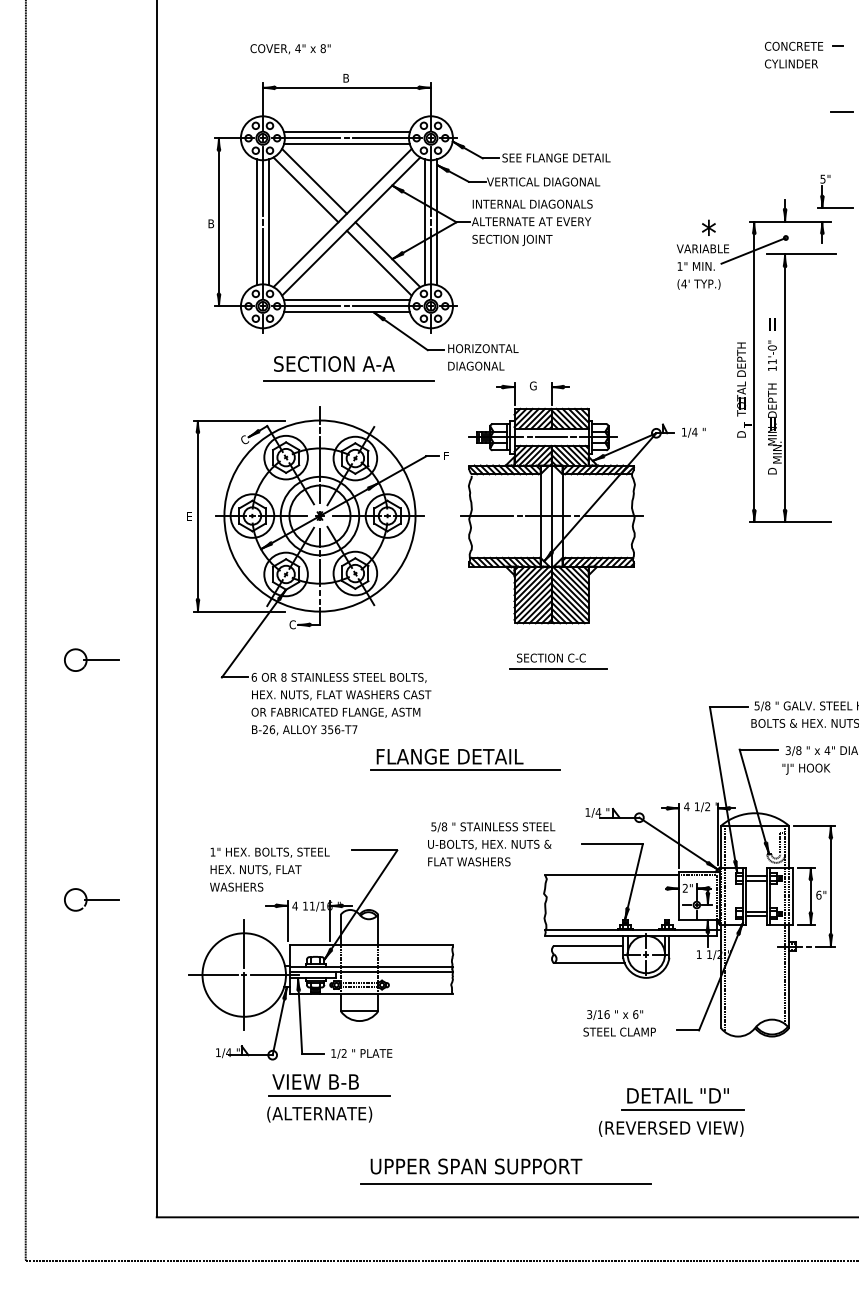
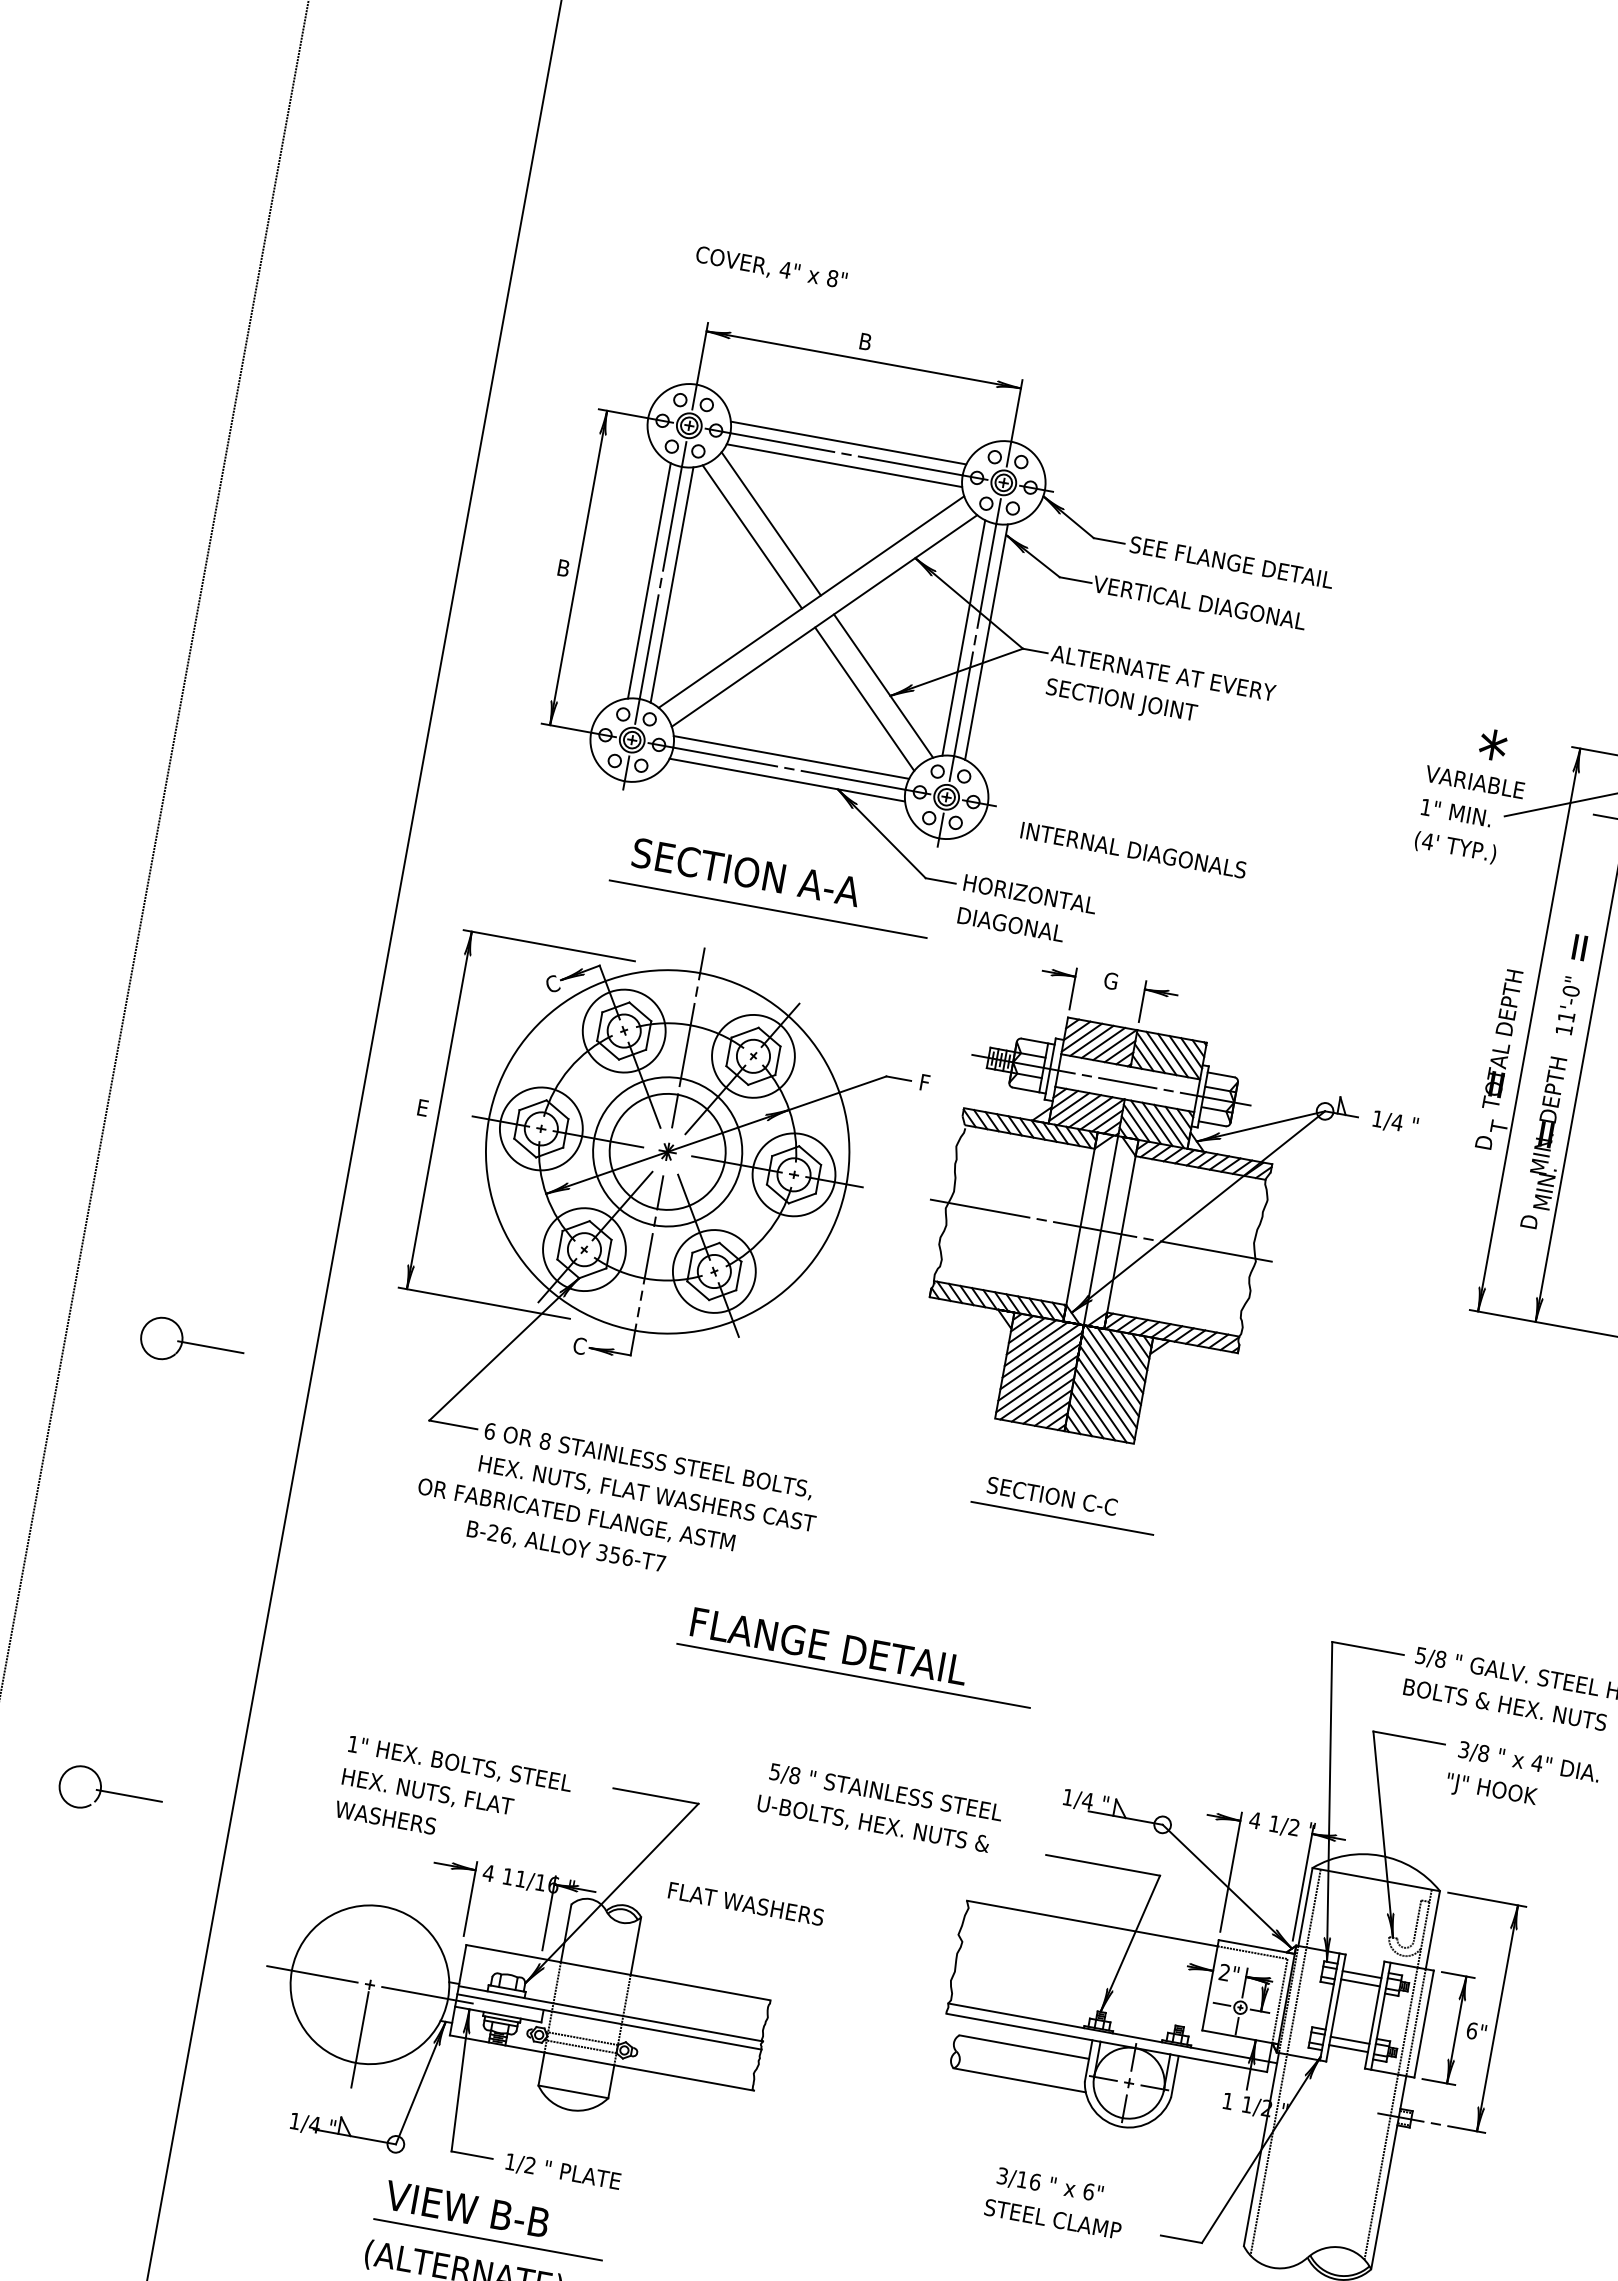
text: (532, 203) -> (1133, 848), moved
text: (335, 712) -> (575, 1514), moved
text: (469, 861) -> (746, 1903), moved
line: (244, 944) -> (380, 1927), removed

